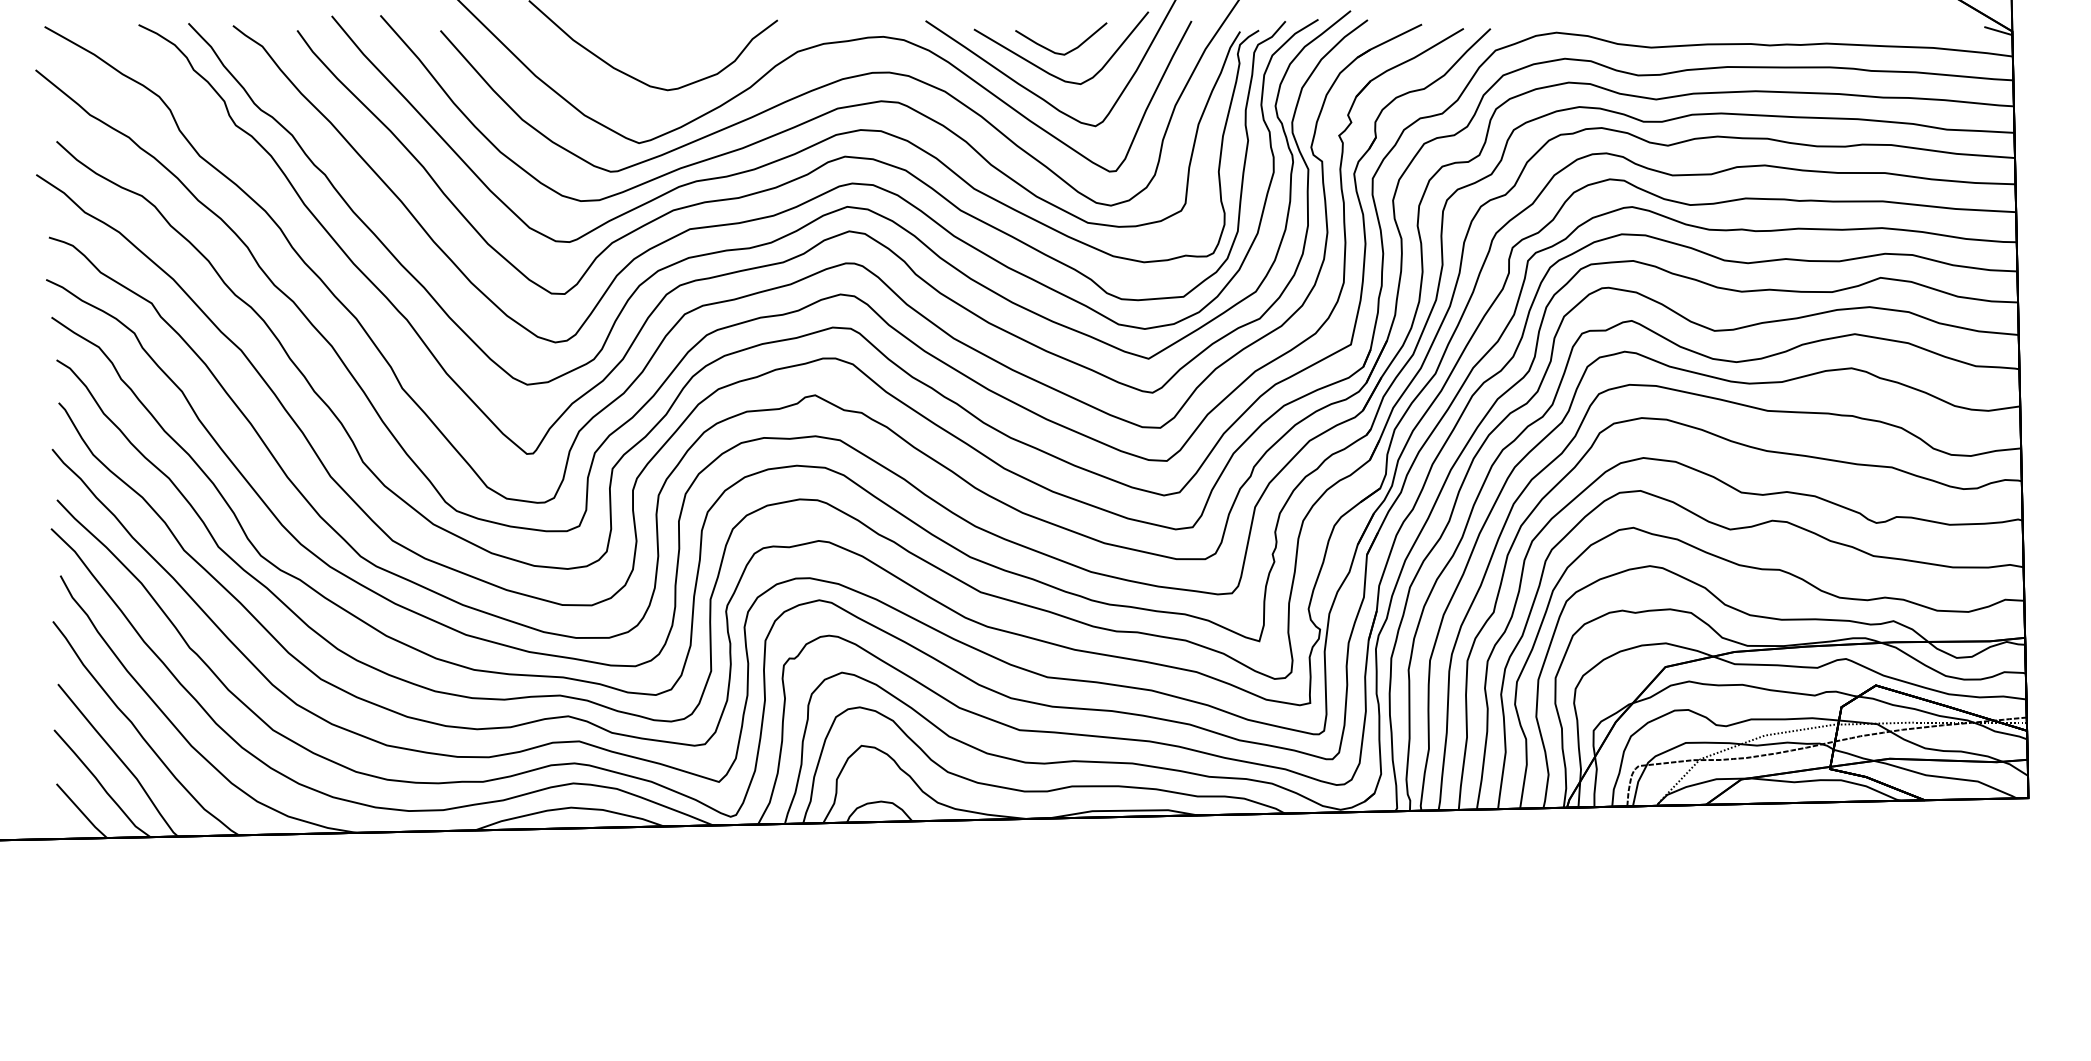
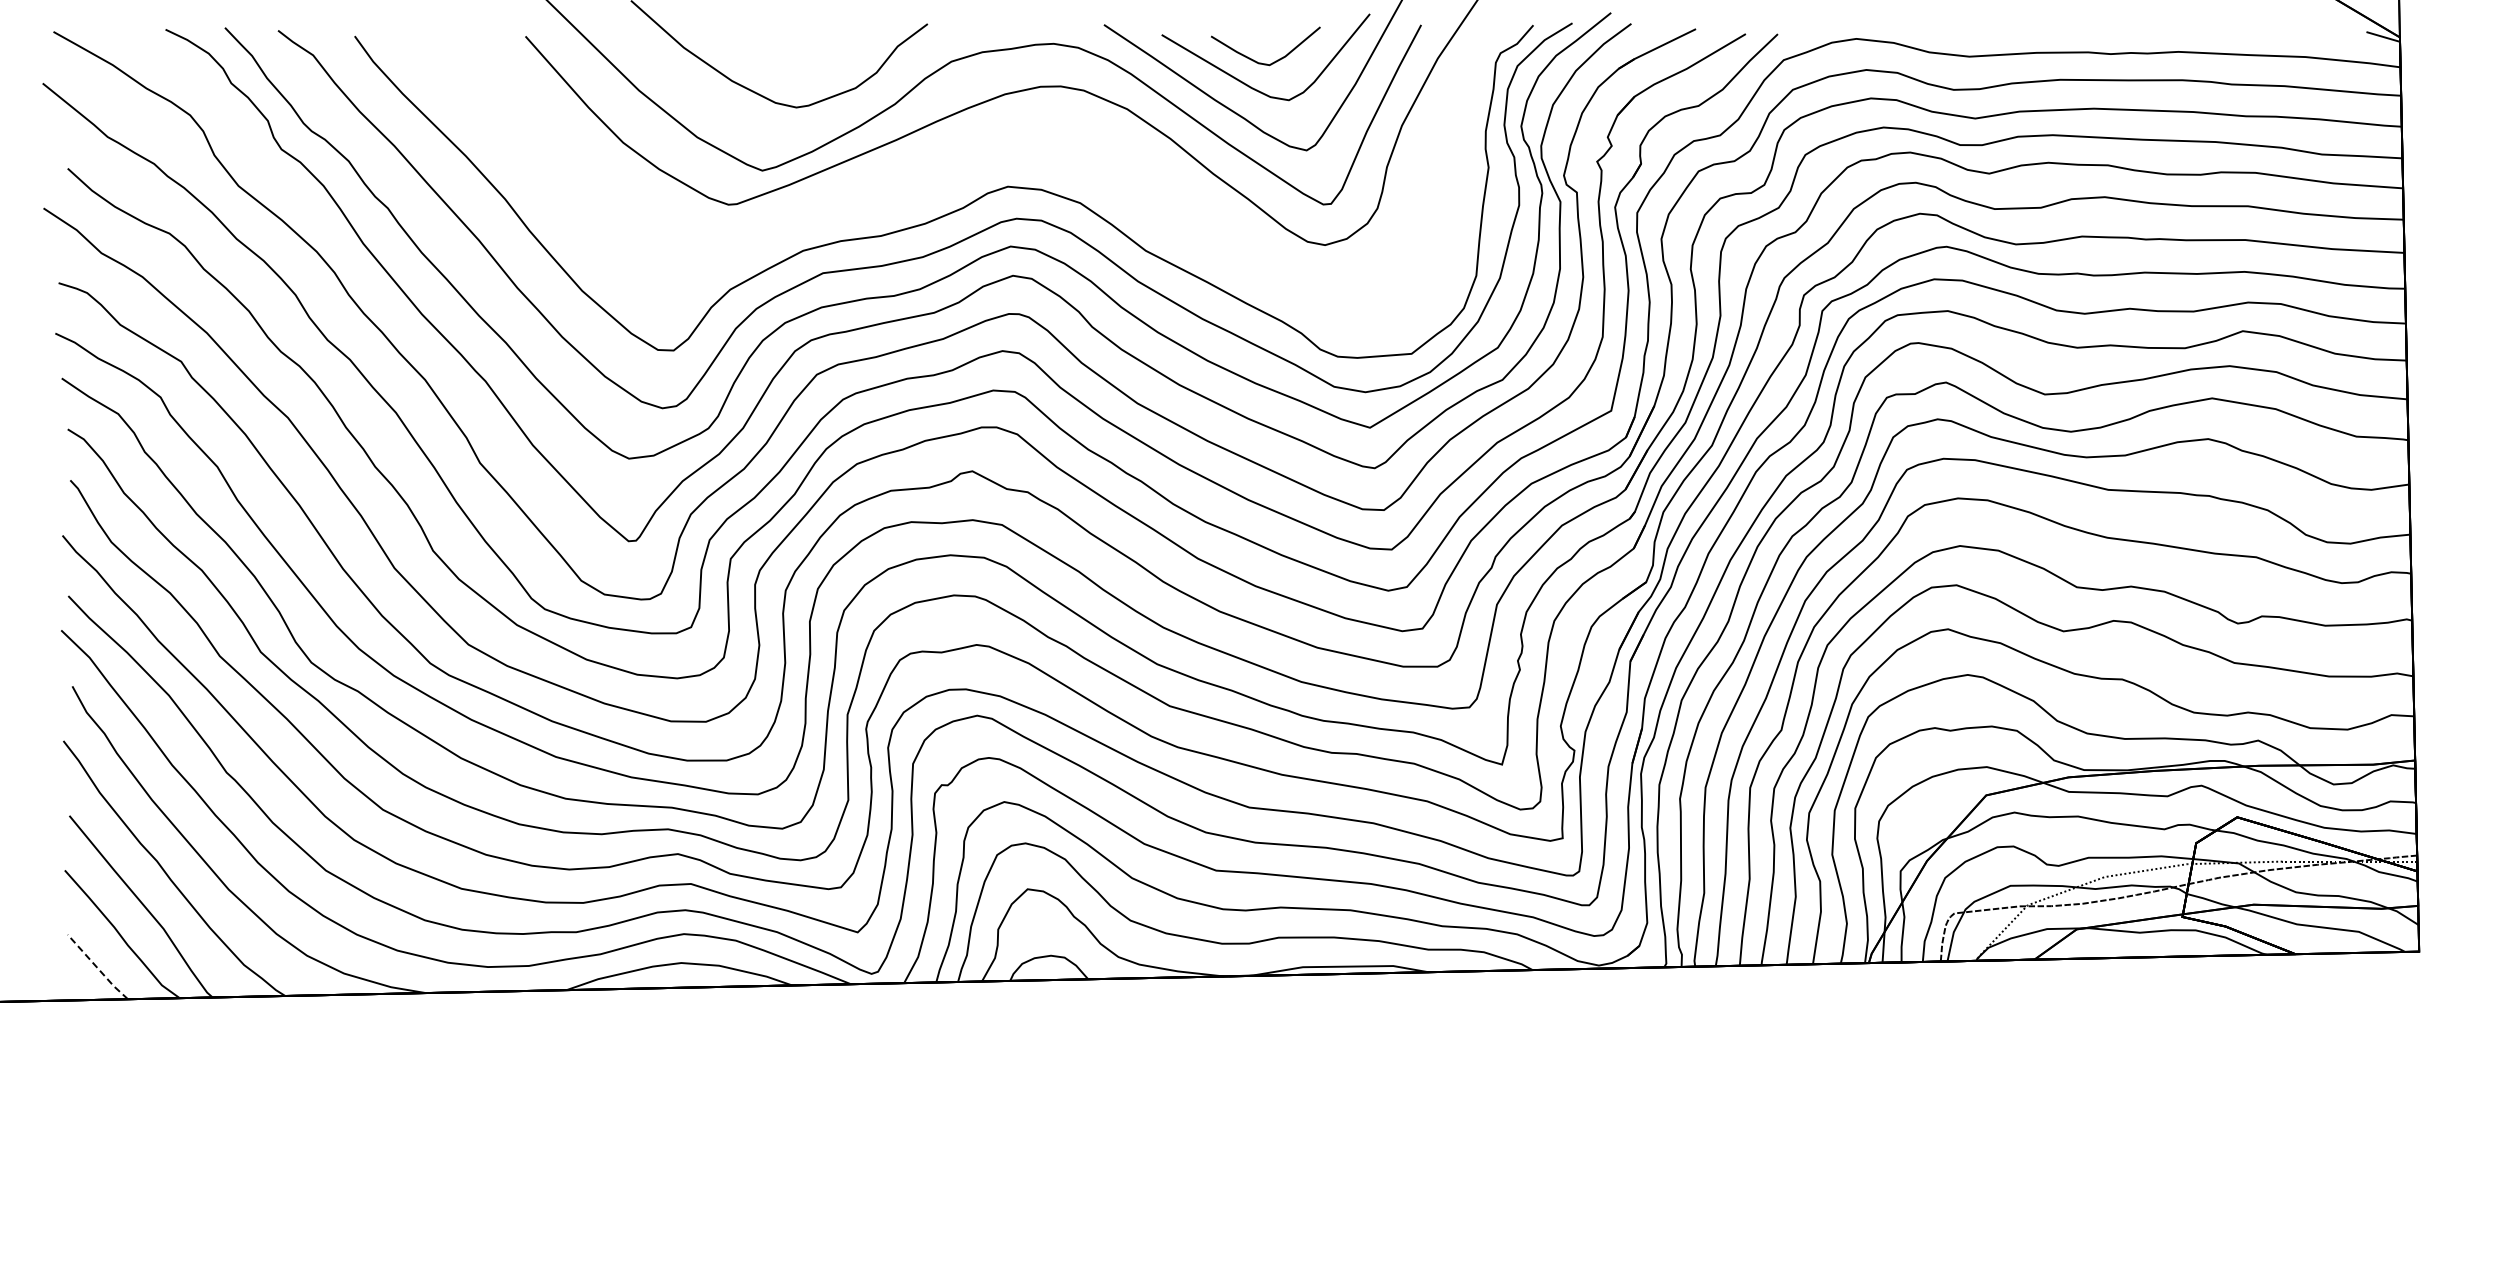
part: (790, 129) -> (943, 154), removed
line: (81, 811) -> (97, 967), solid -> dashed

